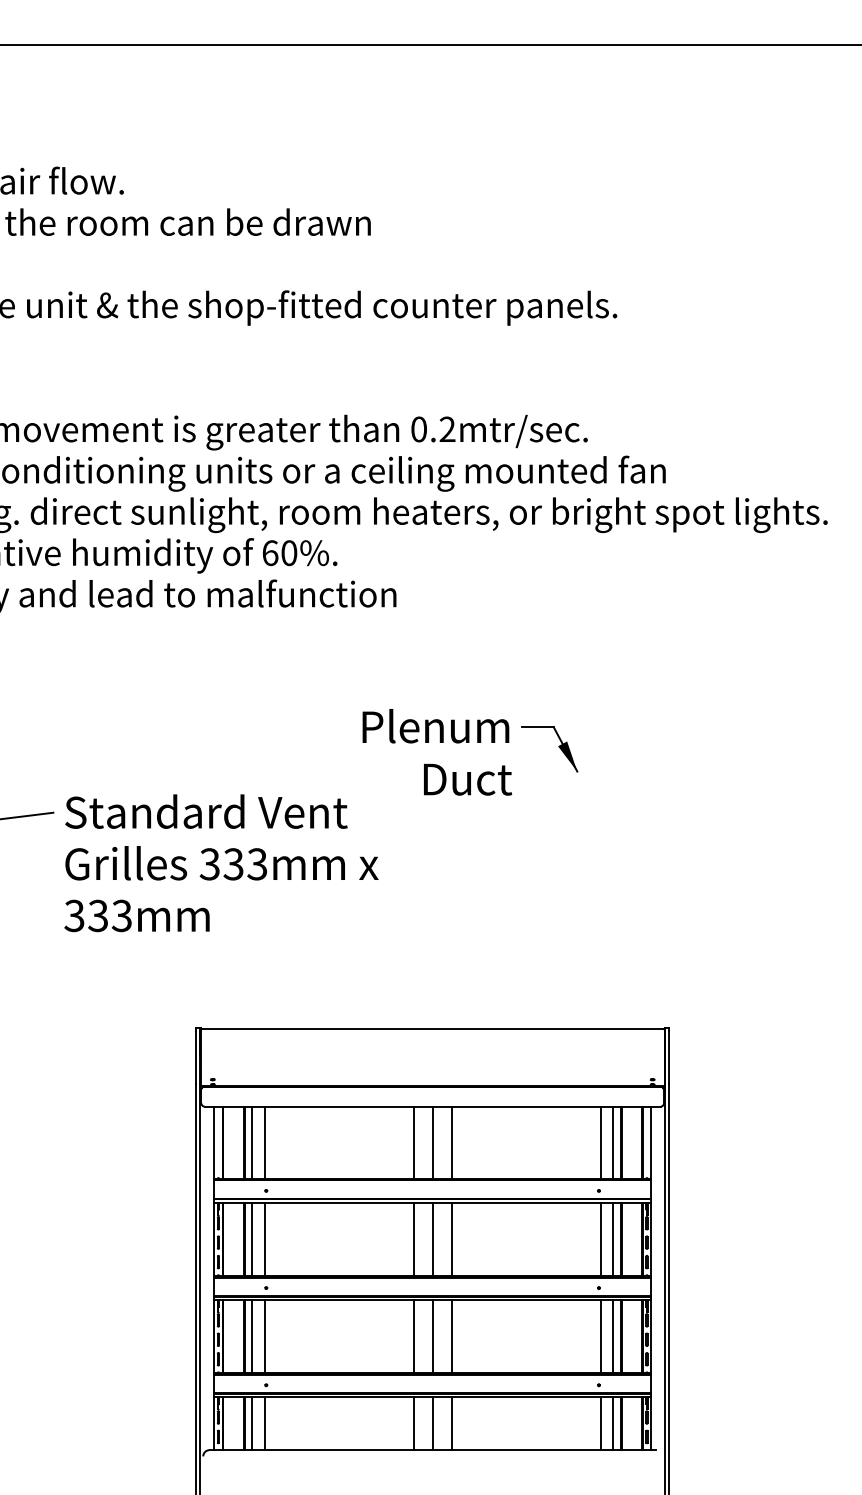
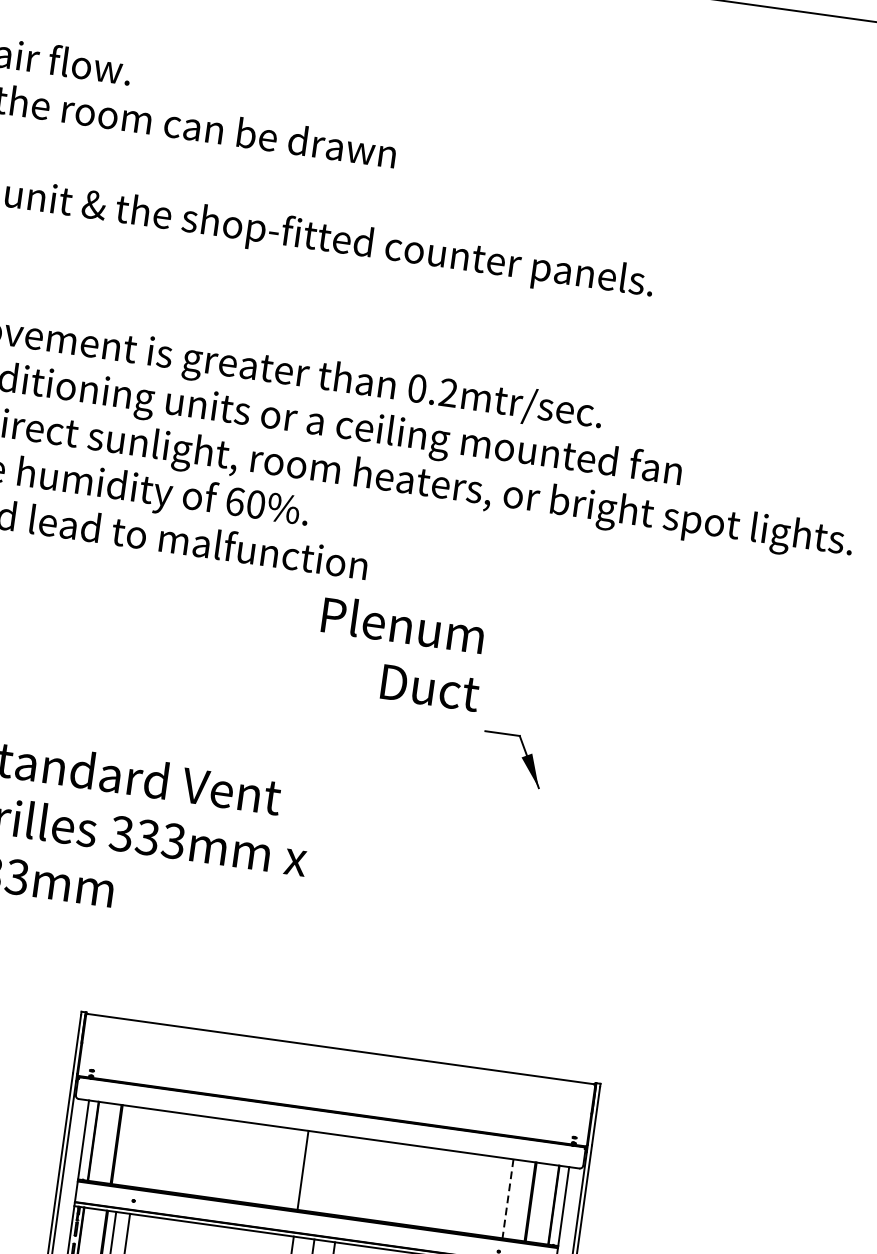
text: (437, 752) -> (401, 653), moved
line: (252, 1142) -> (125, 1145), removed
line: (264, 1142) -> (139, 1147), removed
line: (432, 1142) -> (323, 1173), removed
line: (451, 1142) -> (344, 1176), removed
line: (600, 1142) -> (507, 1198), solid -> dashed
line: (613, 1142) -> (522, 1200), removed

